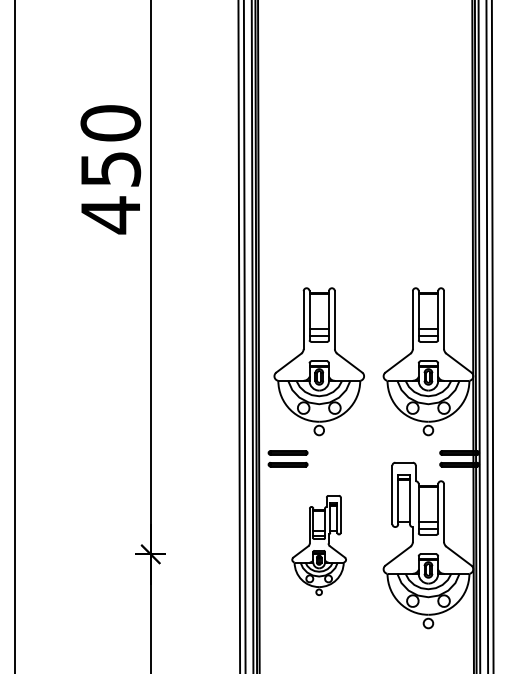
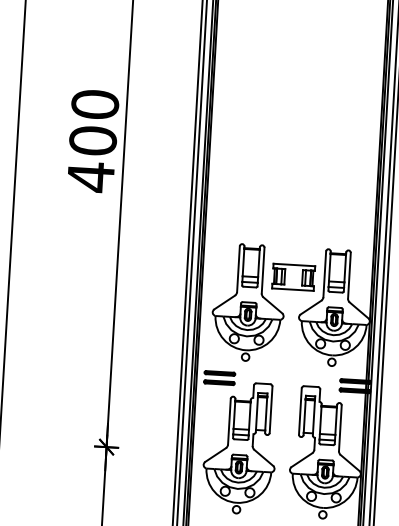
text: (110, 169) -> (92, 141), 450 -> 400
part: (373, 326) -> (293, 277), added
part: (318, 545) -> (239, 448), size x1.67

